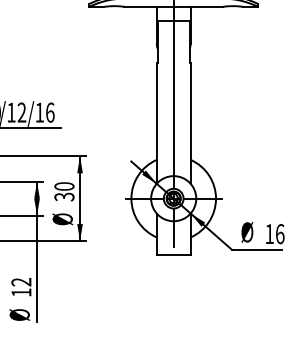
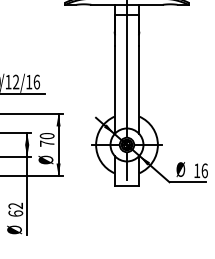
text: (63, 196) -> (46, 143), 30 -> 70
text: (21, 292) -> (15, 213), 12 -> 62

